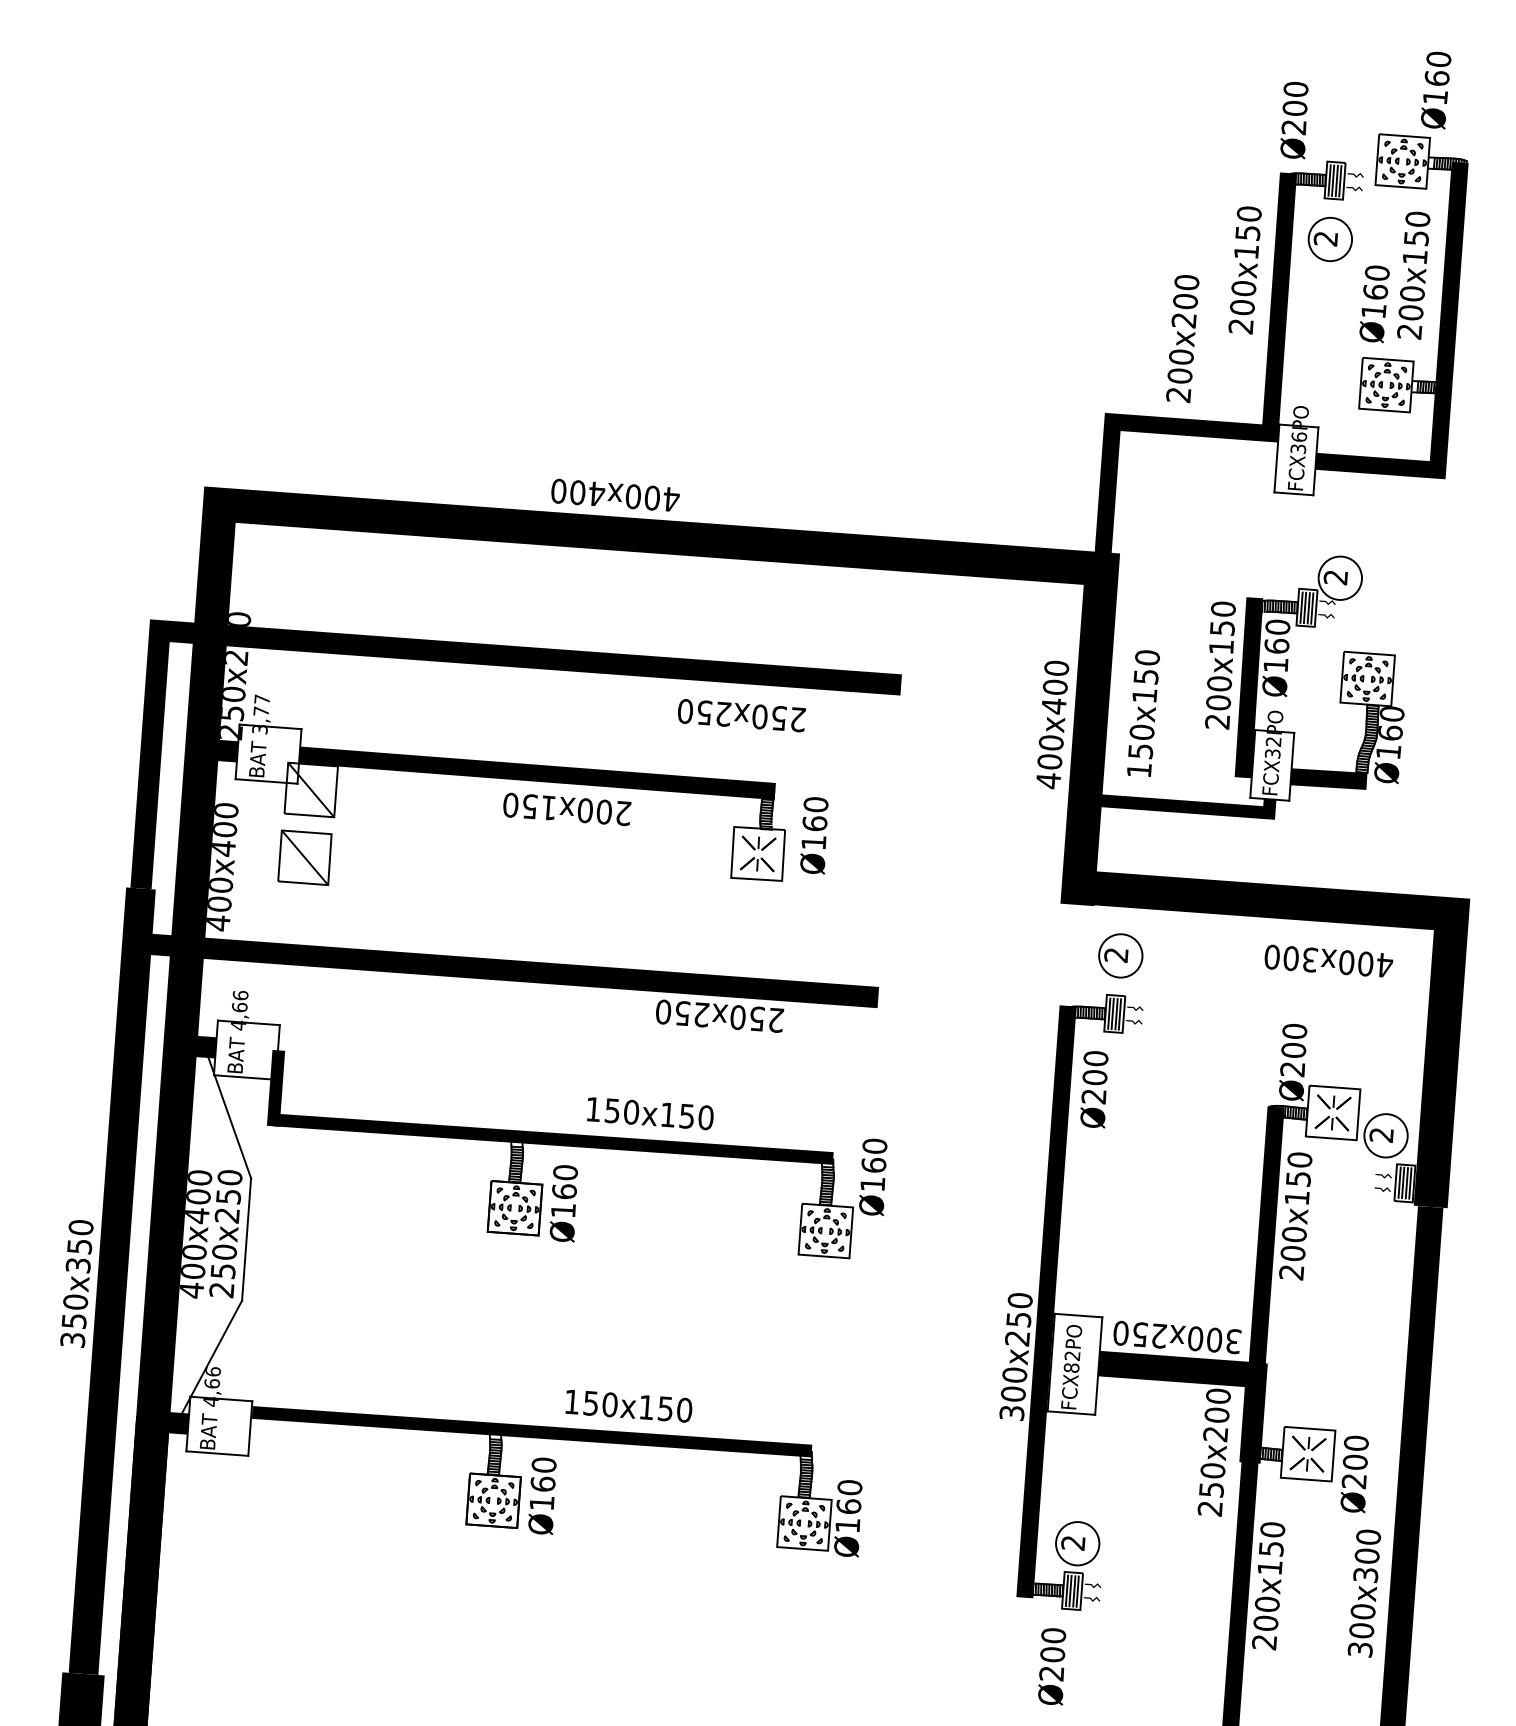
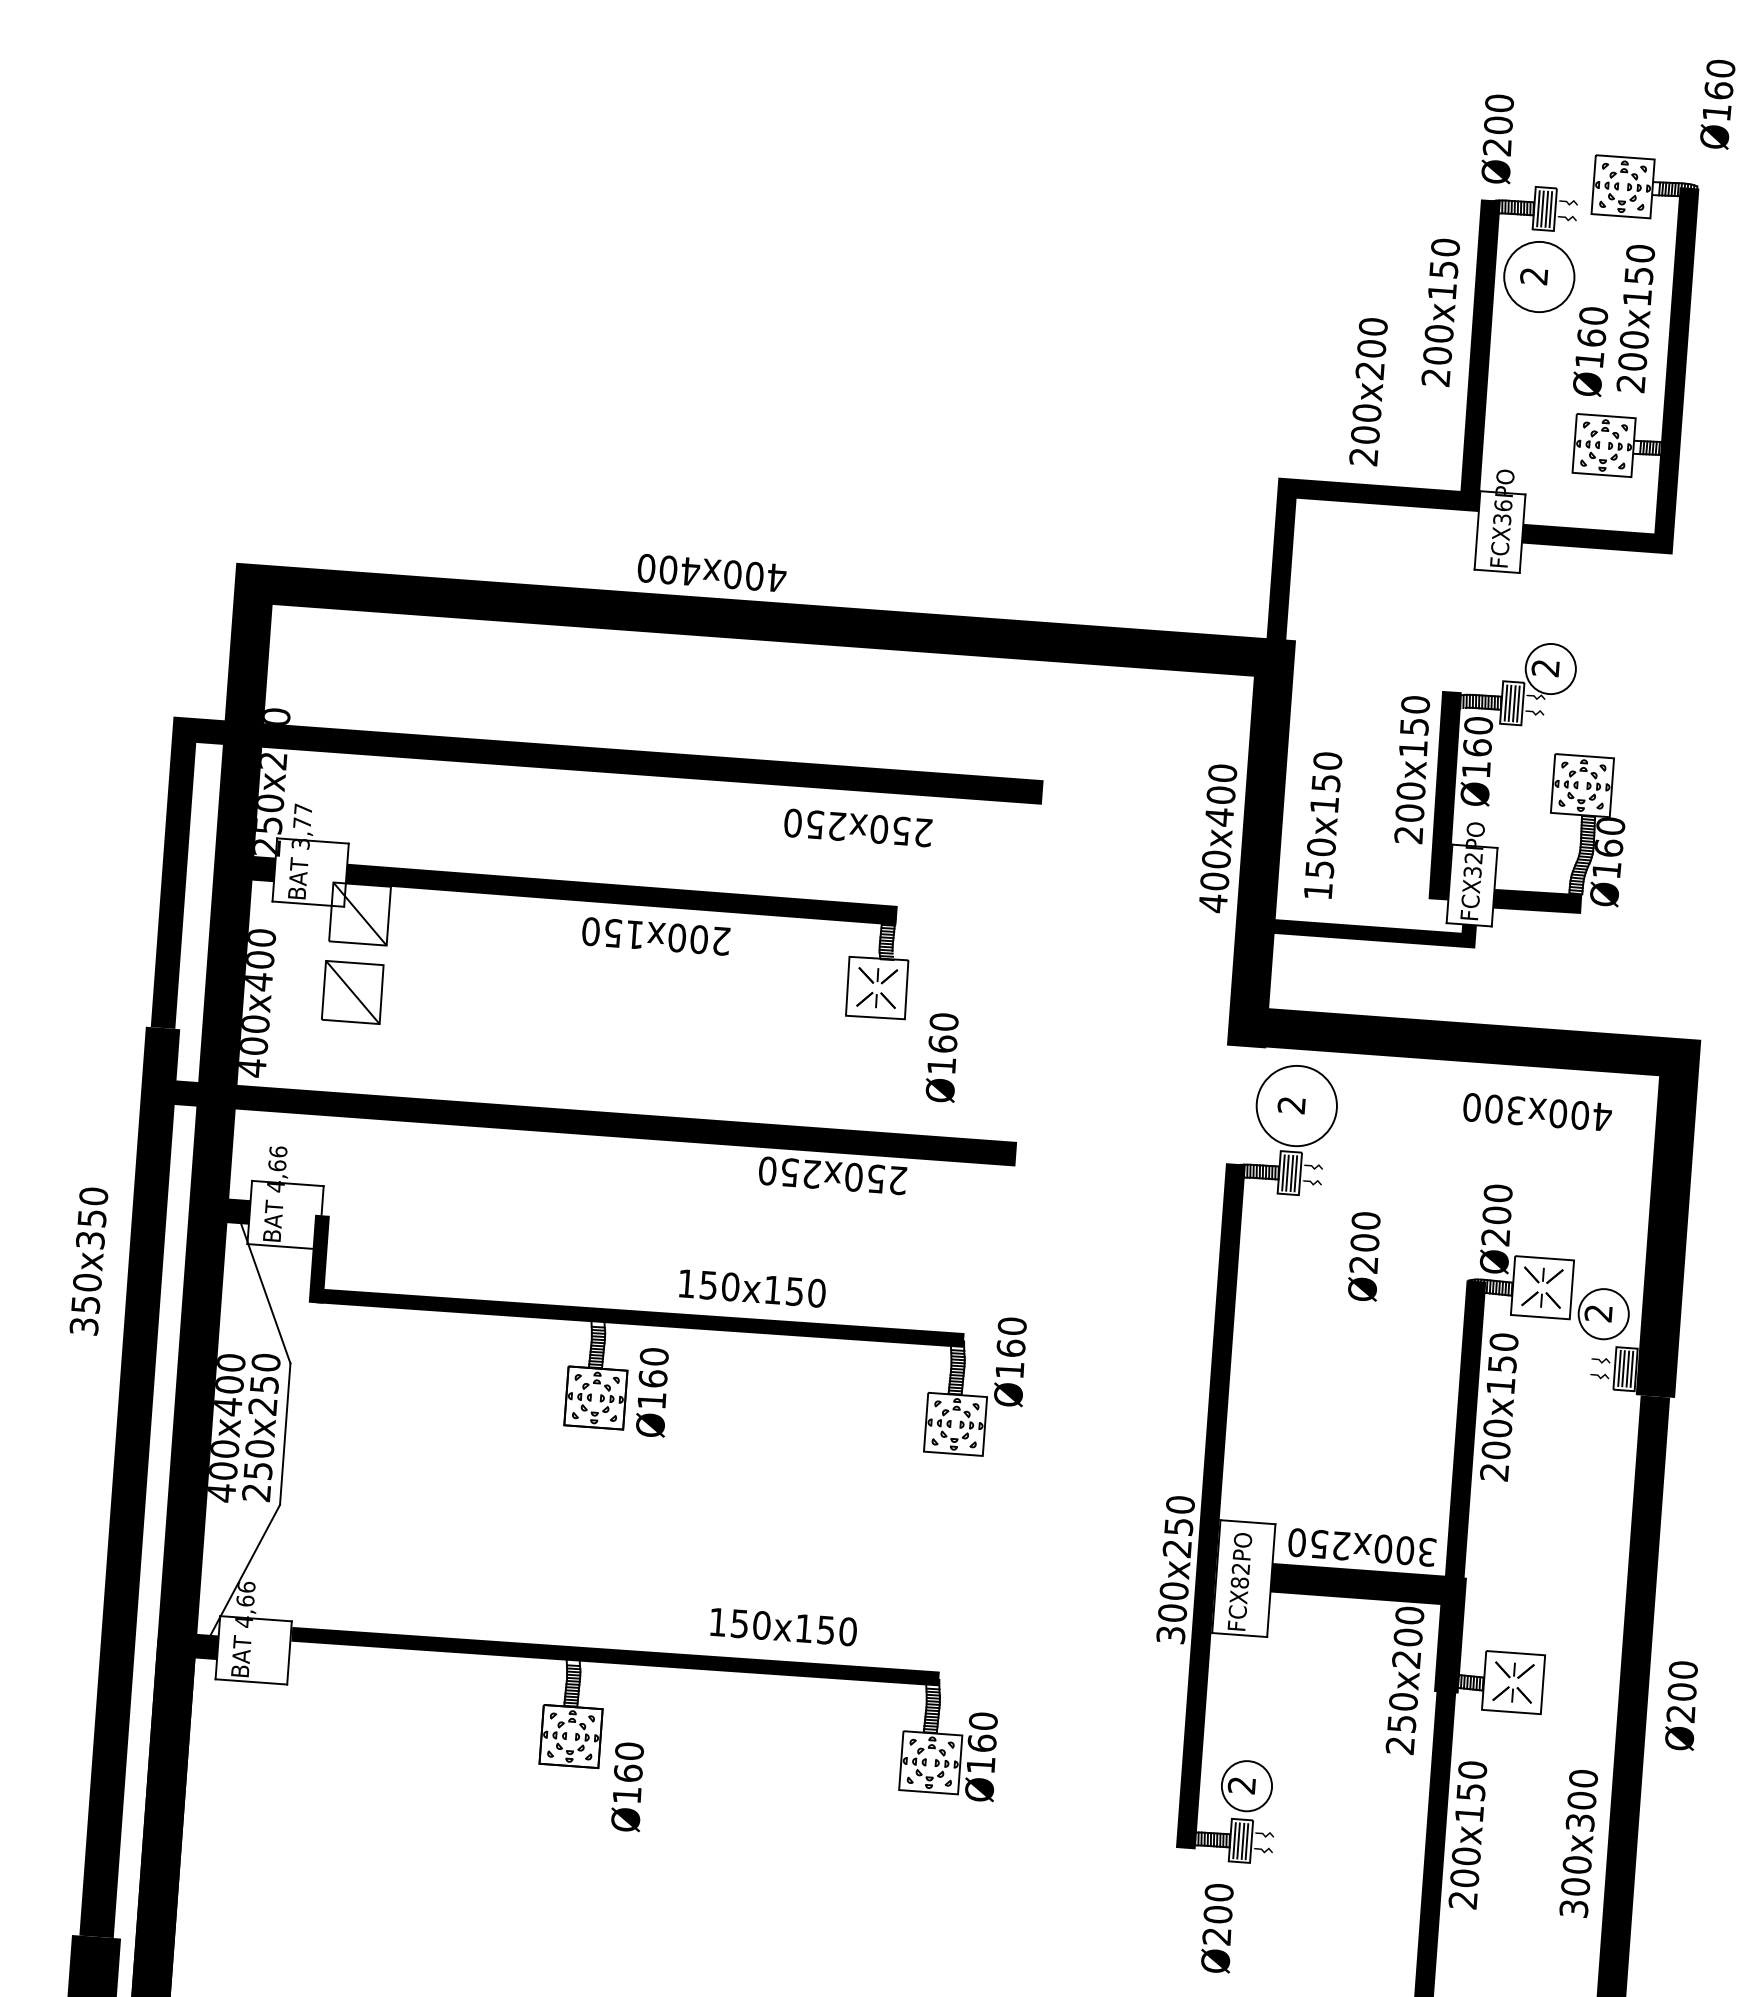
text: (1435, 90) -> (1717, 104), moved
circle: (1330, 239) -> (1539, 276), size x1.4
text: (813, 835) -> (941, 1057), moved
circle: (1120, 955) -> (1296, 1105), size x1.6
text: (1094, 1089) -> (1364, 1256), moved
text: (76, 1283) -> (88, 1261), moved
text: (628, 1406) -> (783, 1627), moved
text: (1354, 1473) -> (1681, 1705), moved
text: (542, 1496) -> (627, 1787), moved

